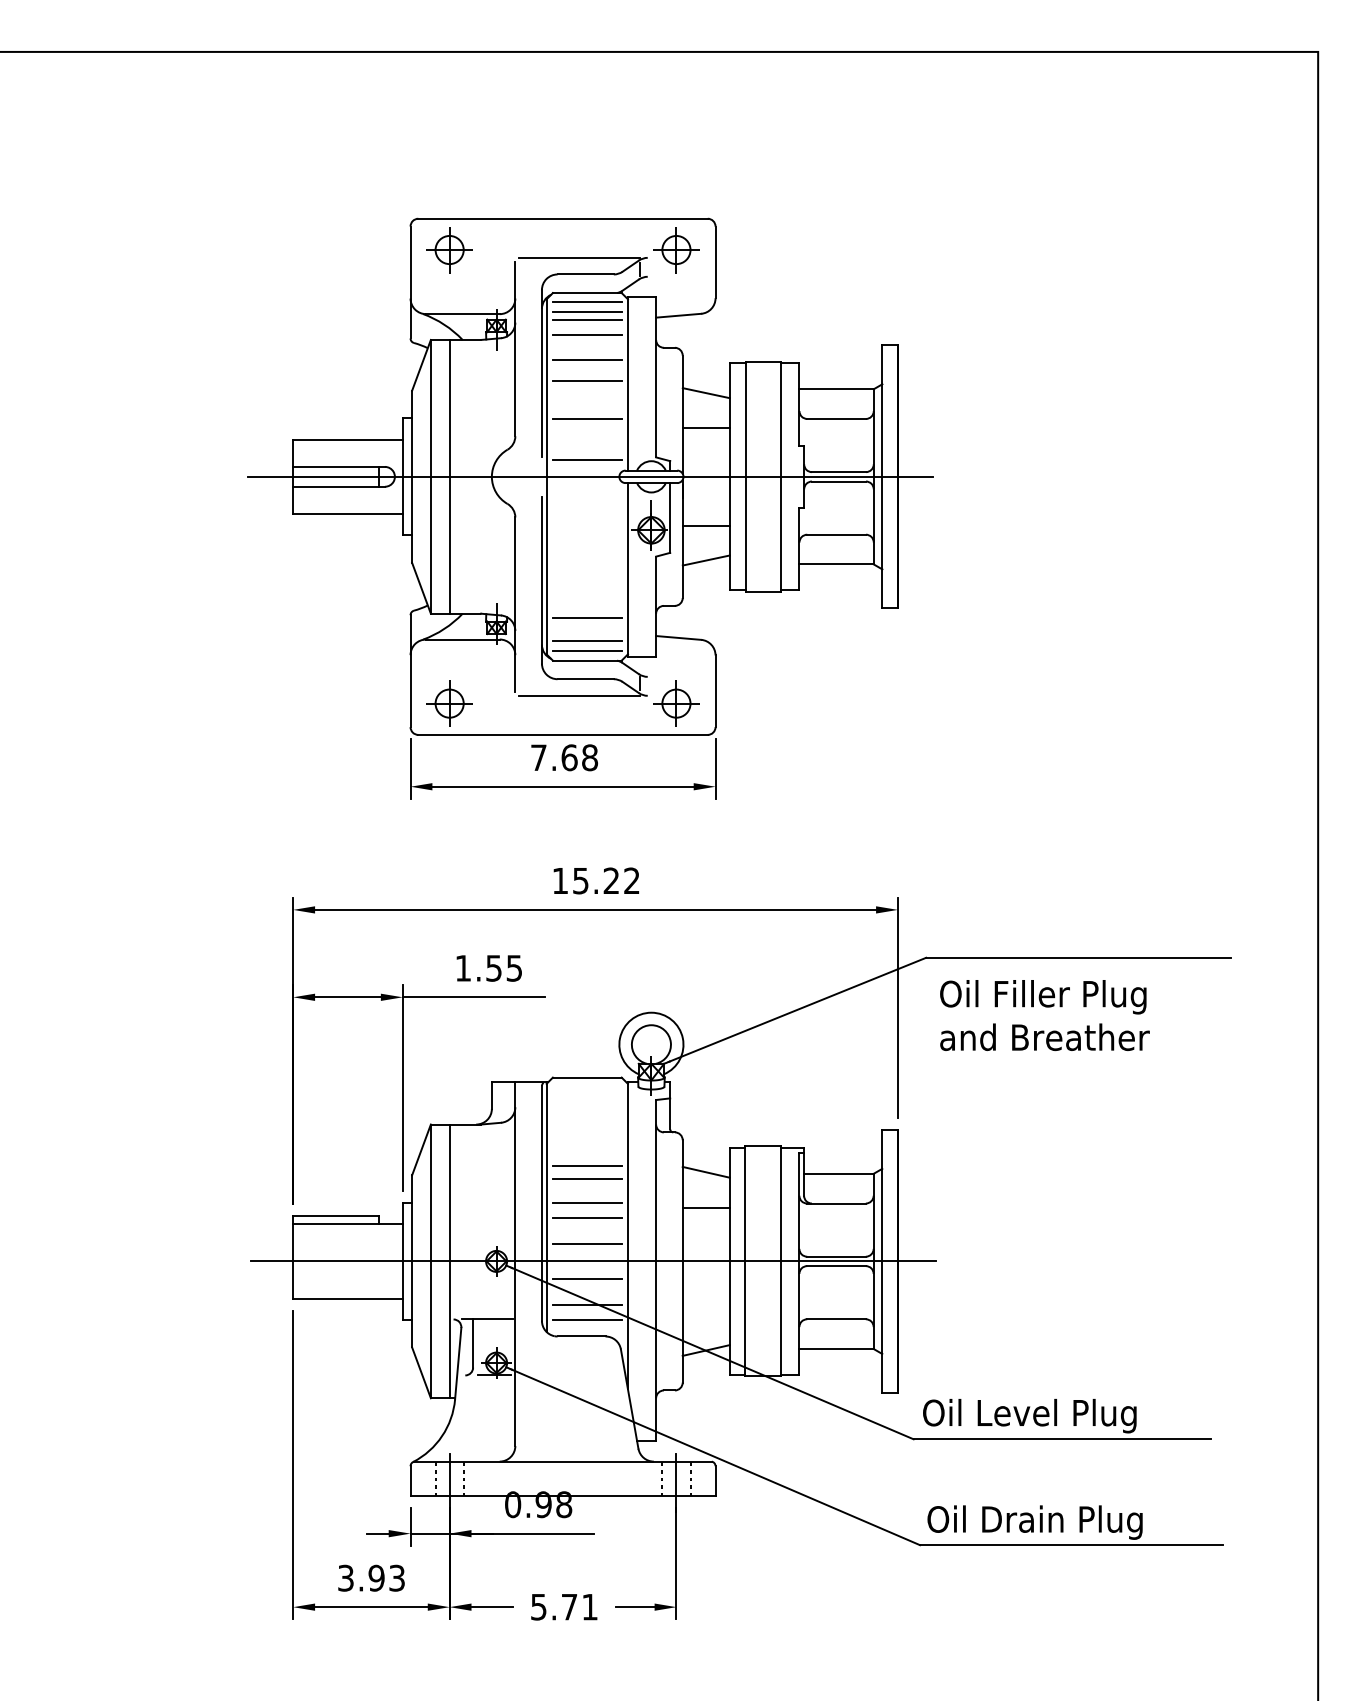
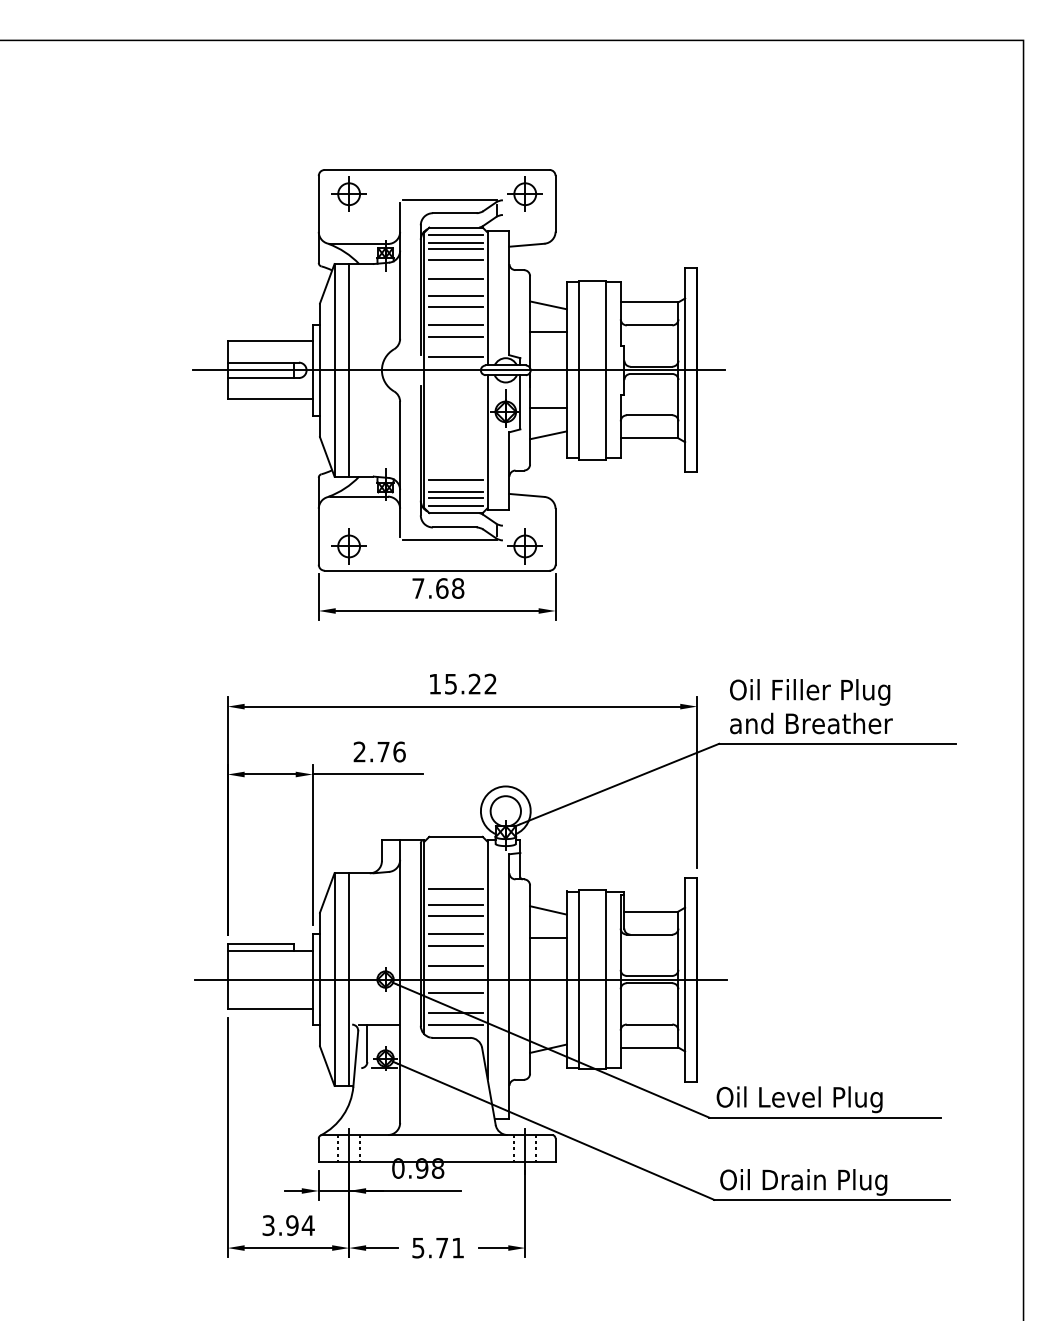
line: (586, 394) -> (455, 306), added
line: (586, 433) -> (455, 336), added
line: (586, 634) -> (455, 492), added
text: (488, 967) -> (379, 751), 1.55 -> 2.76
text: (1045, 1015) -> (811, 706), moved
line: (586, 1144) -> (455, 888), added
text: (396, 1578) -> (307, 1225), 3.93 -> 3.94

